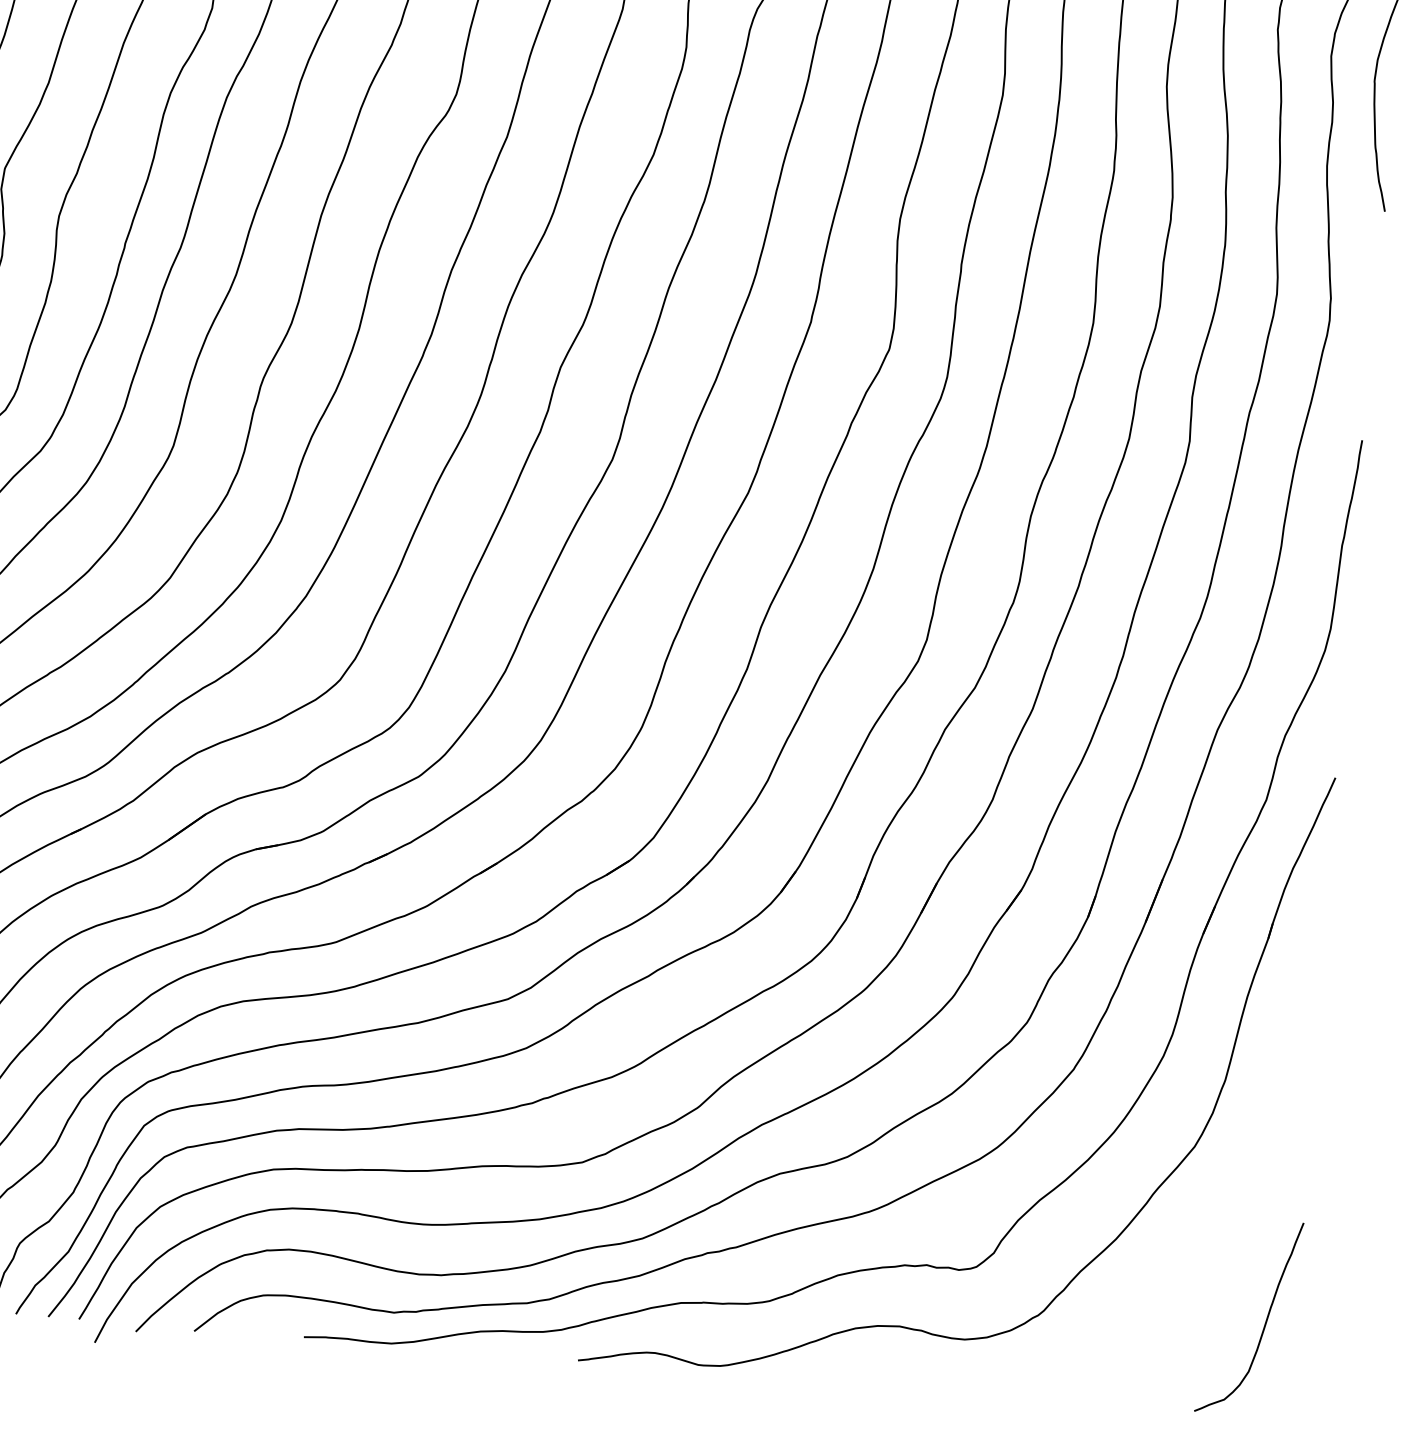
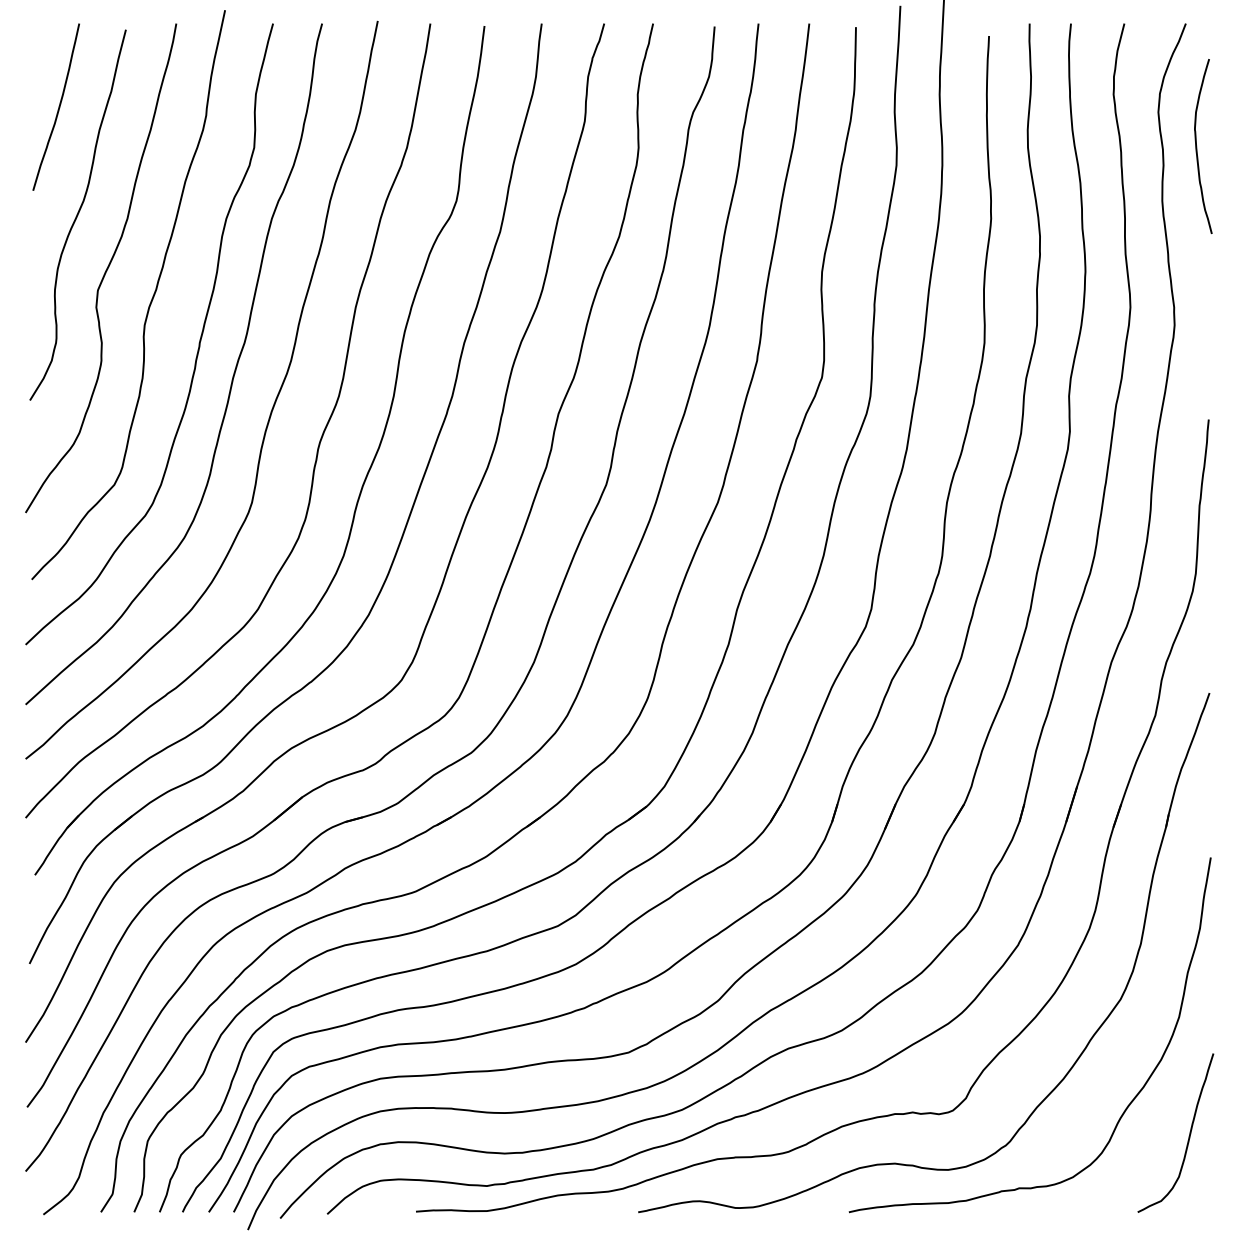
curve: (1192, 1278) -> (1127, 1105), added

